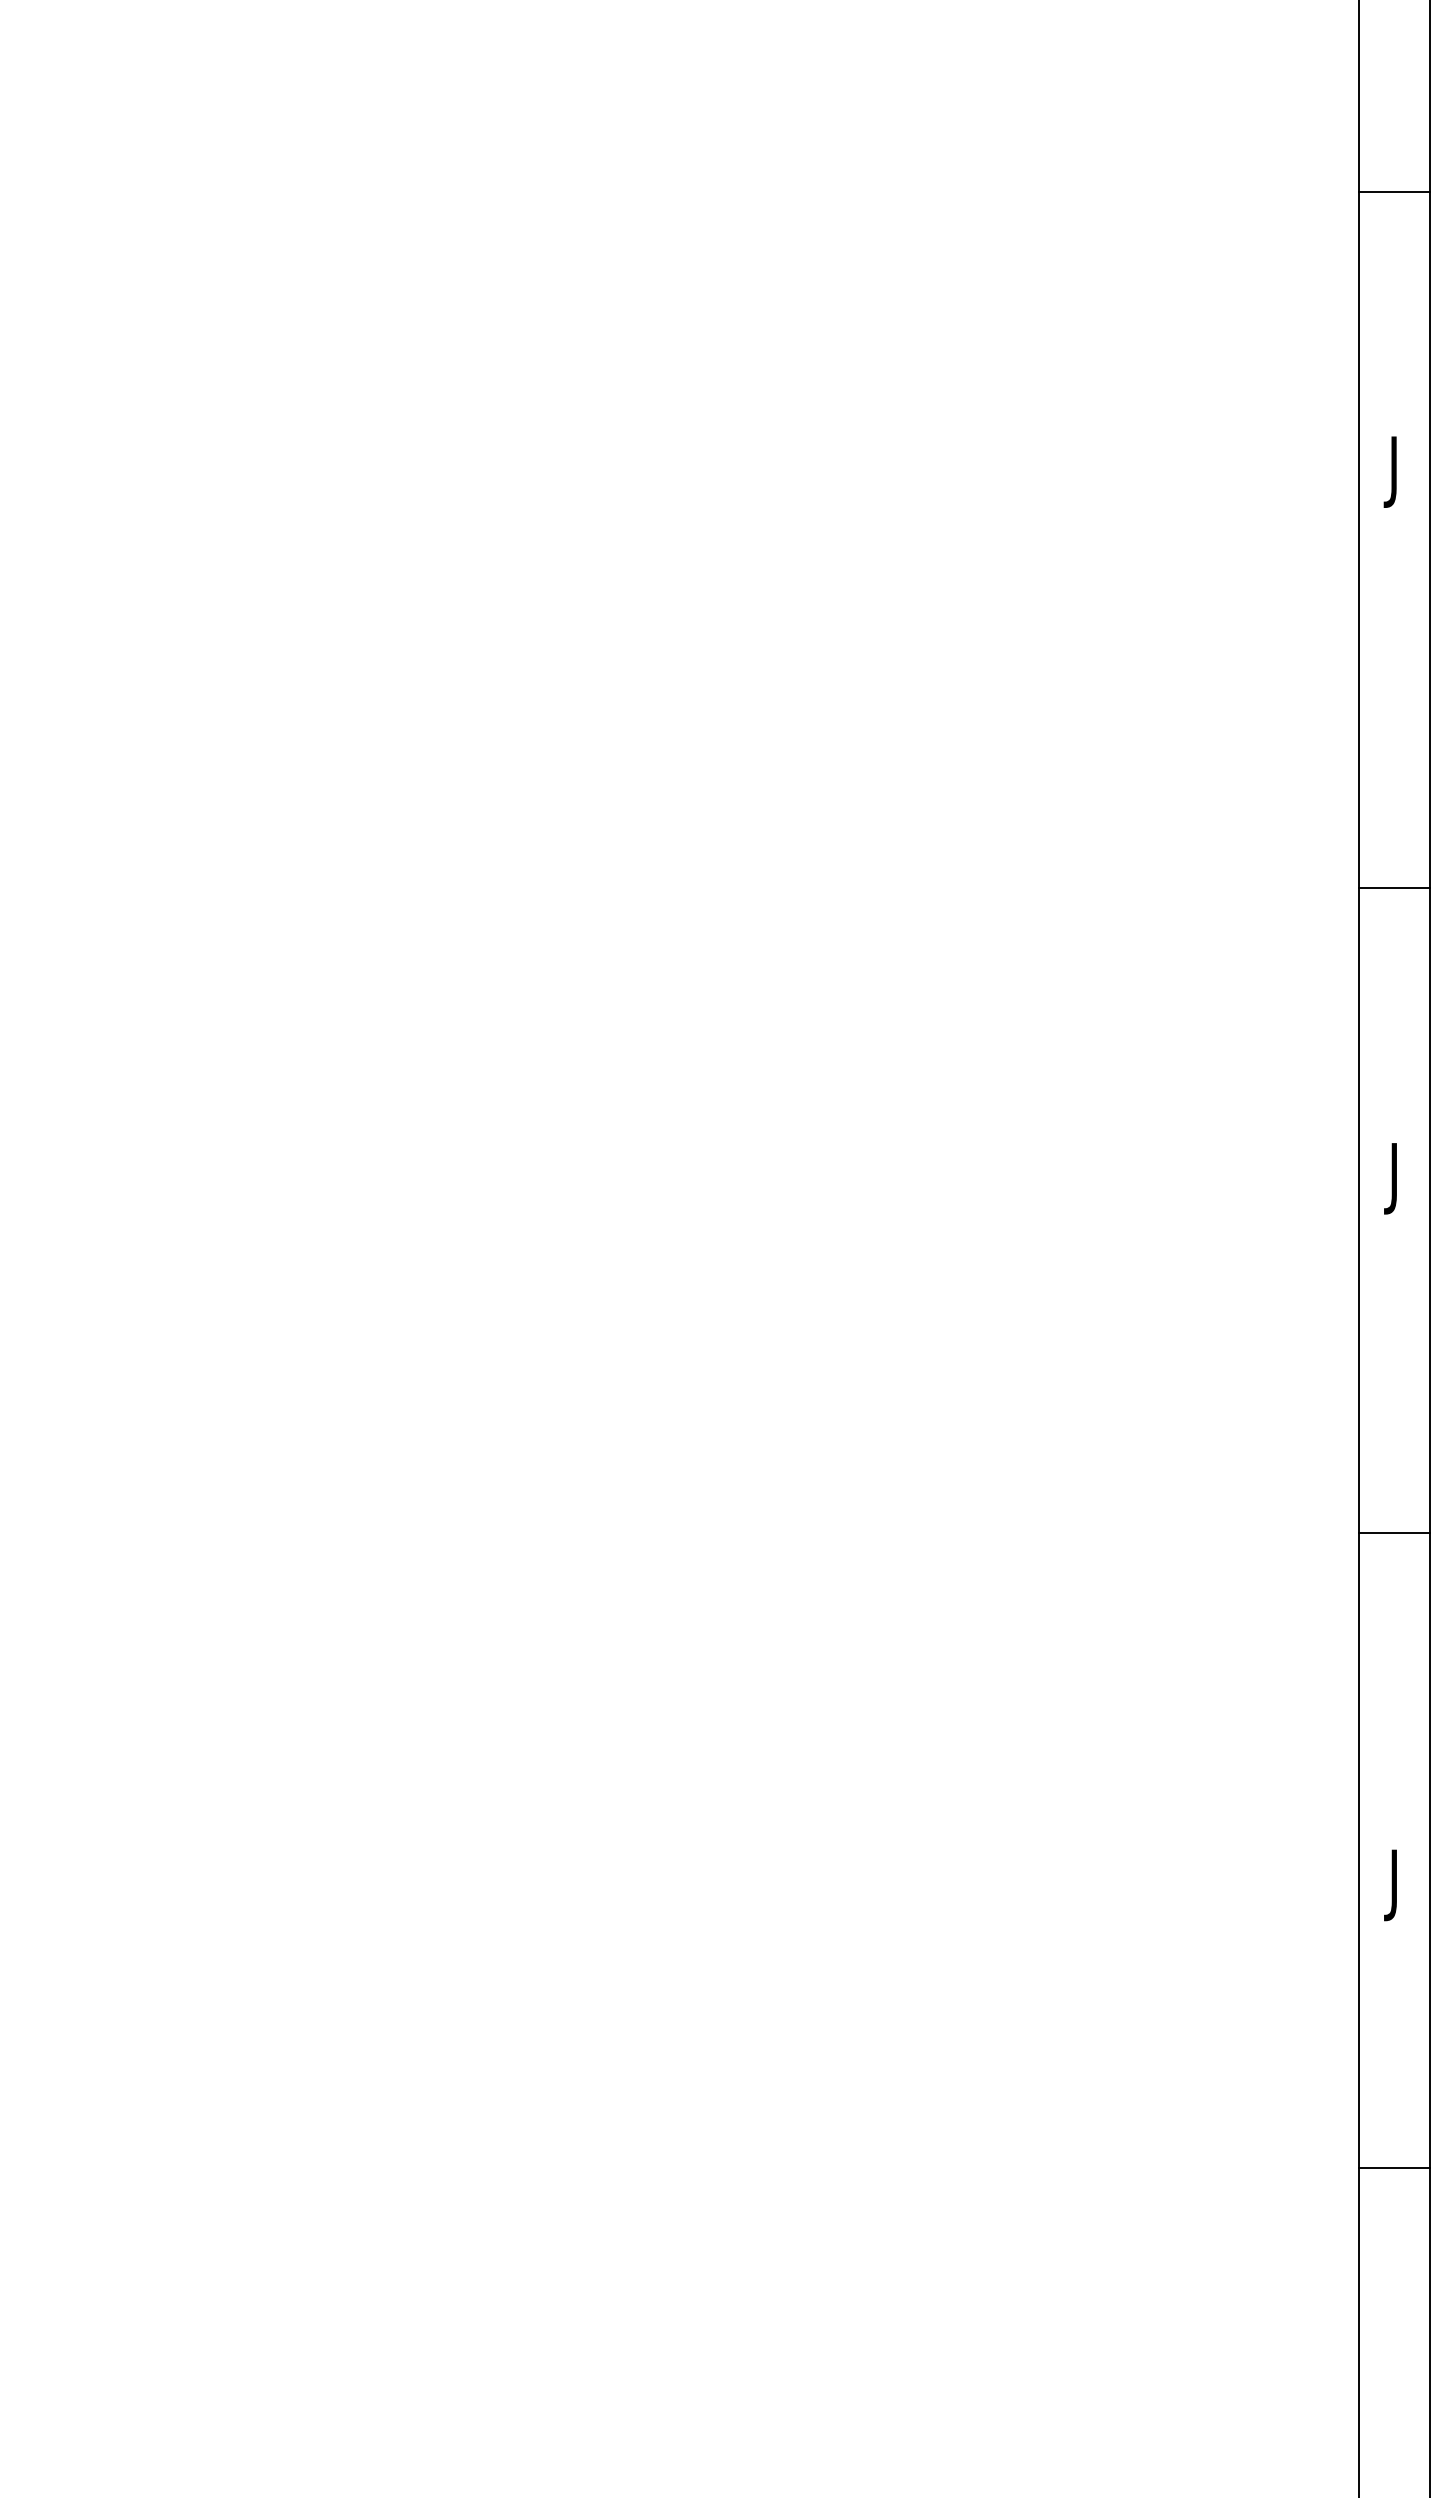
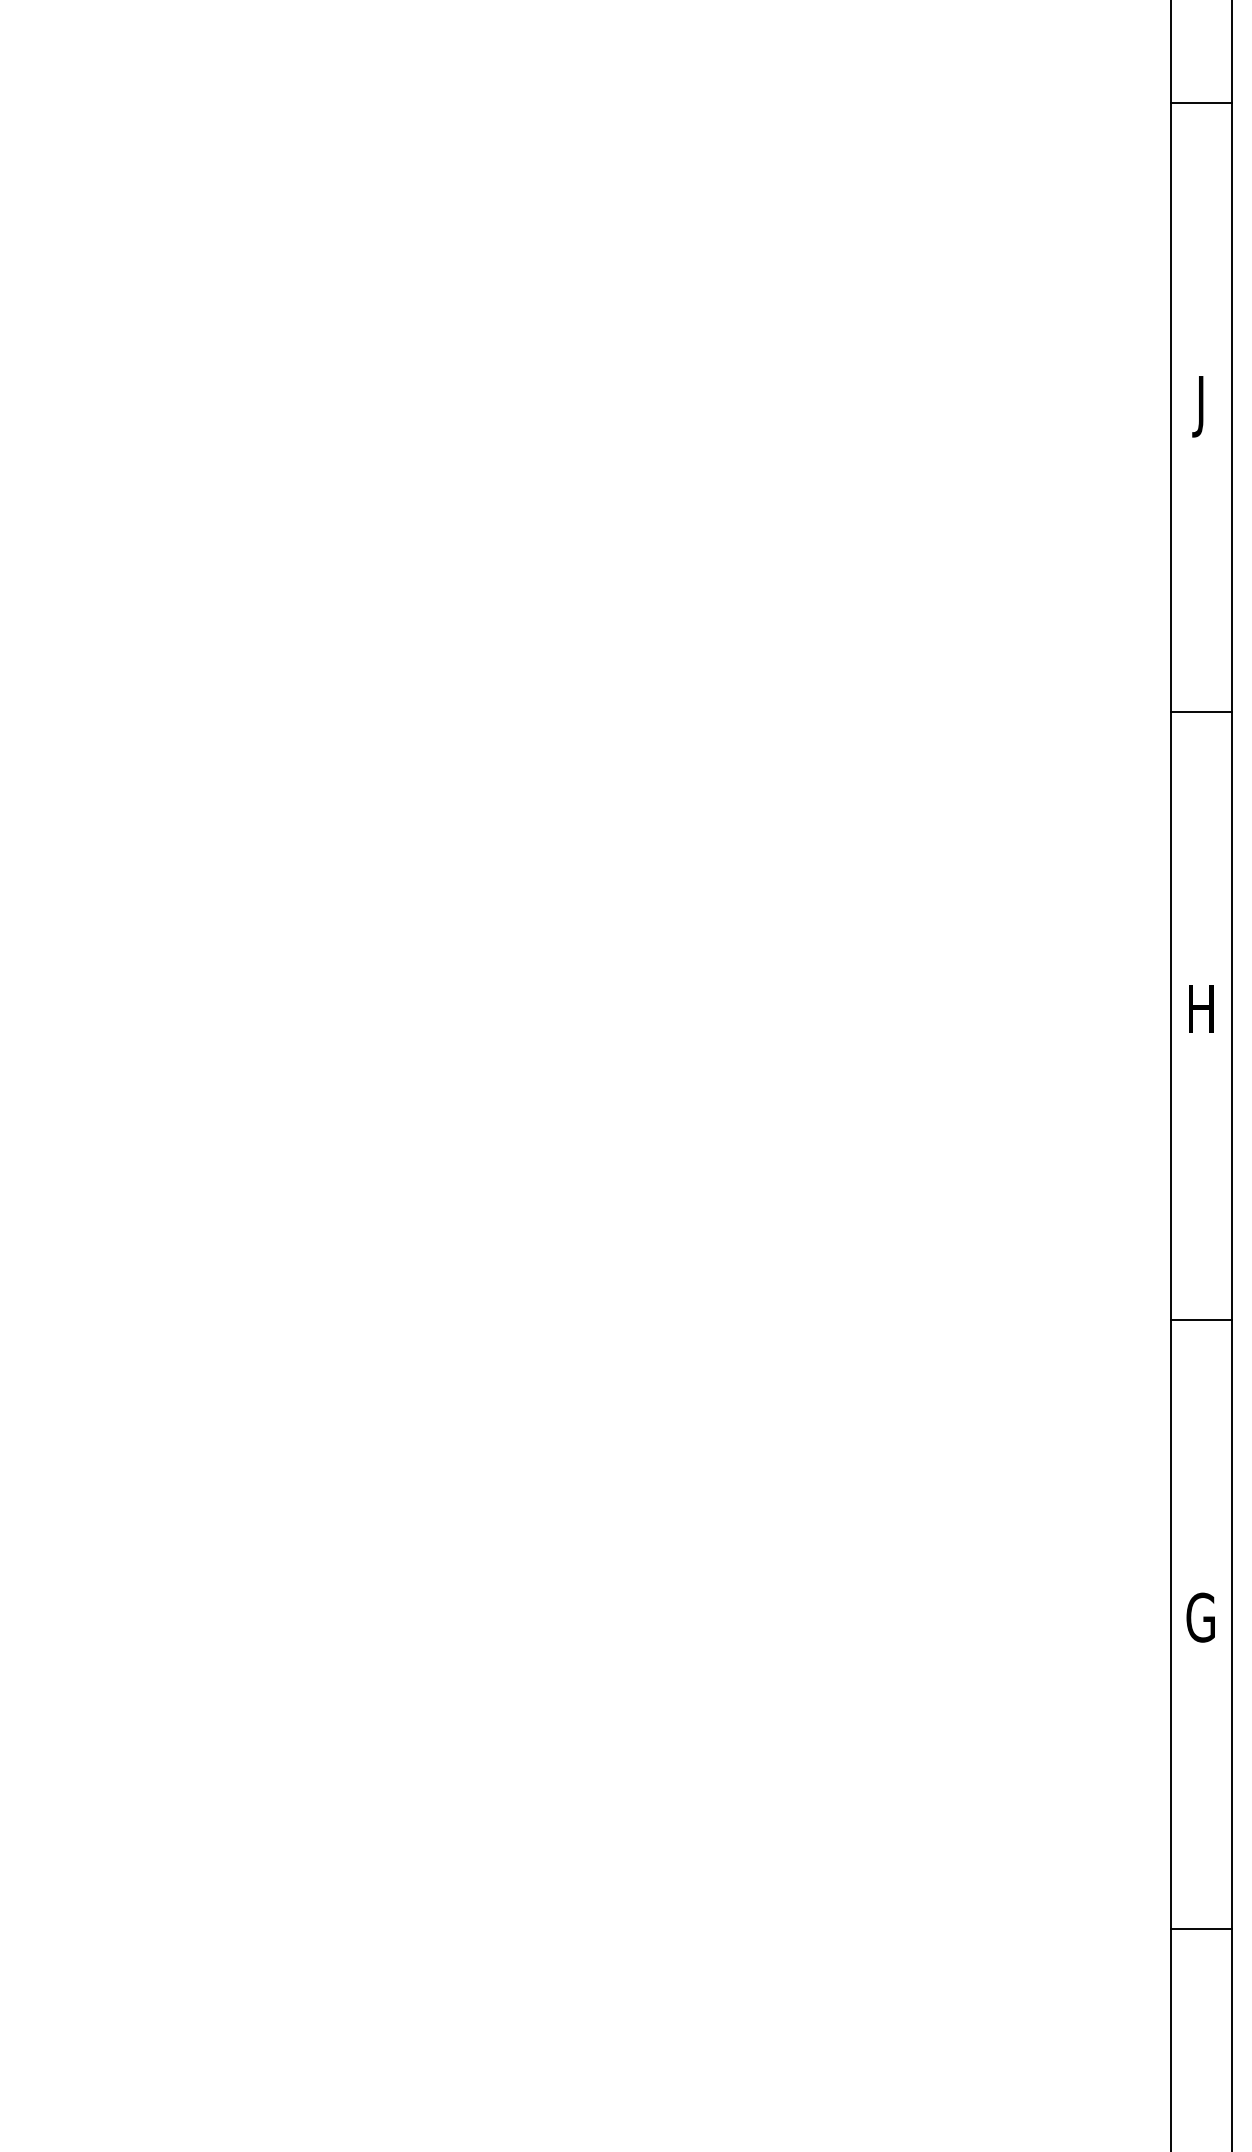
line: (1394, 192) -> (1201, 102), moved
line: (1394, 887) -> (1201, 711), moved
text: (1394, 1178) -> (1201, 1015), J -> H
text: (1393, 1884) -> (1200, 1623), J -> G
line: (1394, 2168) -> (1201, 1929), moved

